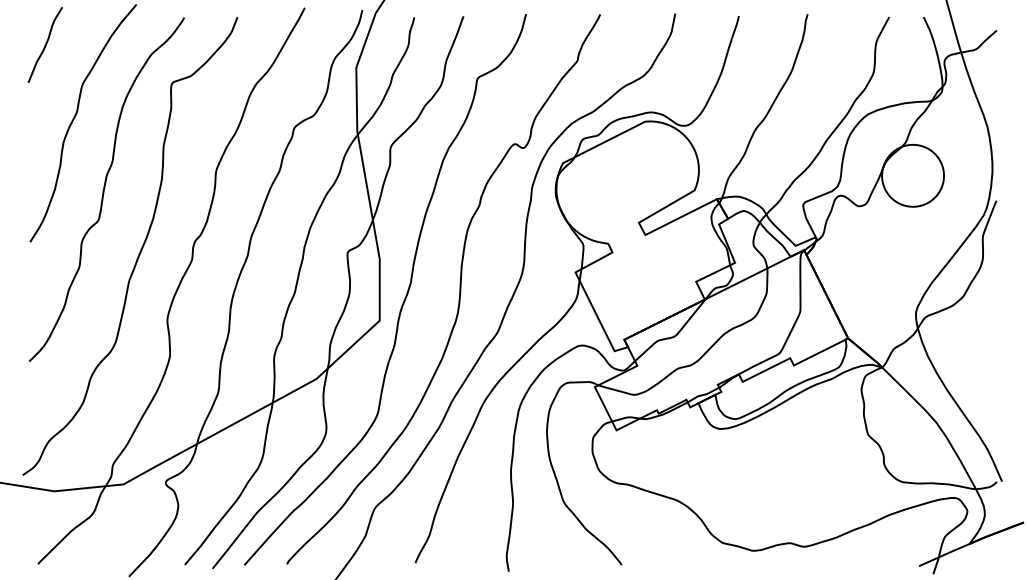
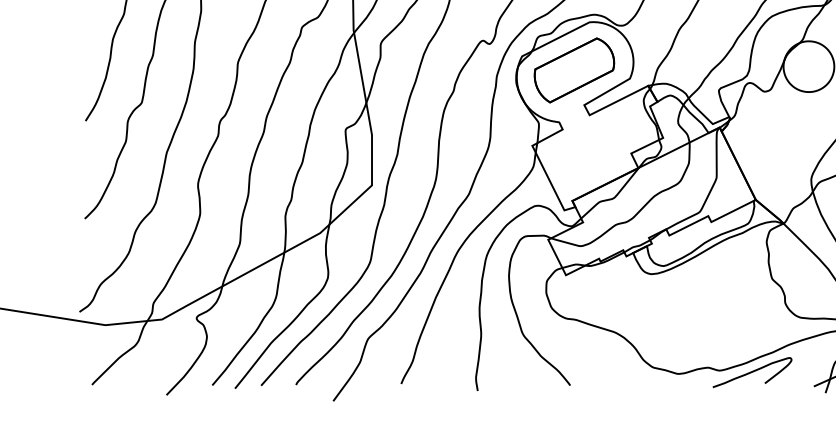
part: (626, 180) -> (574, 70), added
curve: (843, 548) -> (751, 372), added

